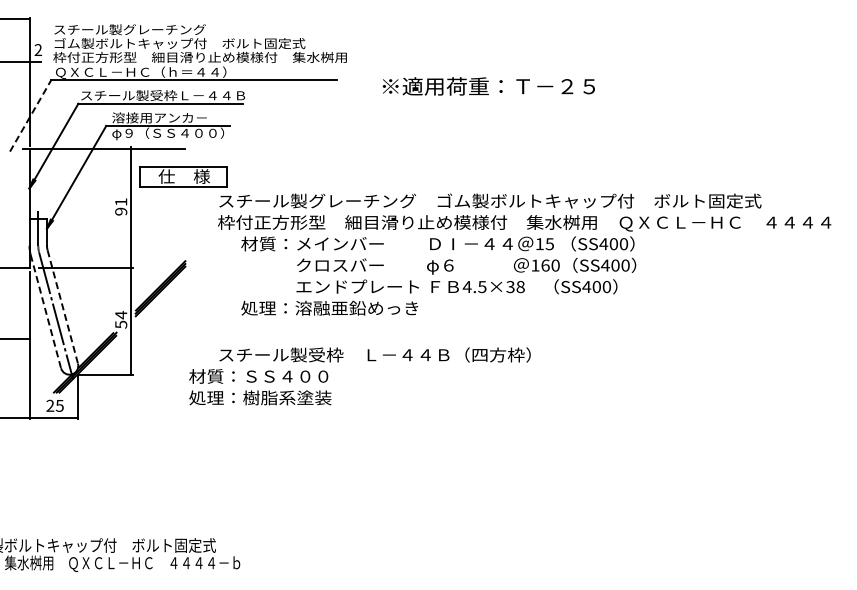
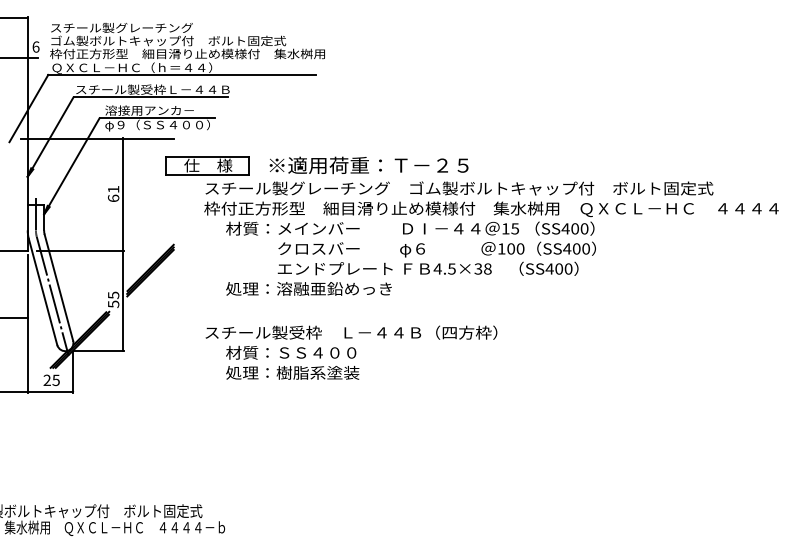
text: (38, 50) -> (36, 47), 2 -> 6
text: (488, 86) -> (368, 165), moved
line: (31, 115) -> (29, 108), dashed -> solid
part: (183, 176) -> (207, 165), moved
text: (121, 211) -> (113, 198), 91 -> 61
text: (545, 265) -> (511, 248), 160 -> 100
line: (62, 307) -> (58, 288), dashed -> solid
line: (45, 311) -> (42, 291), dashed -> solid
text: (121, 314) -> (113, 294), 54 -> 55
text: (260, 387) -> (292, 363), moved

